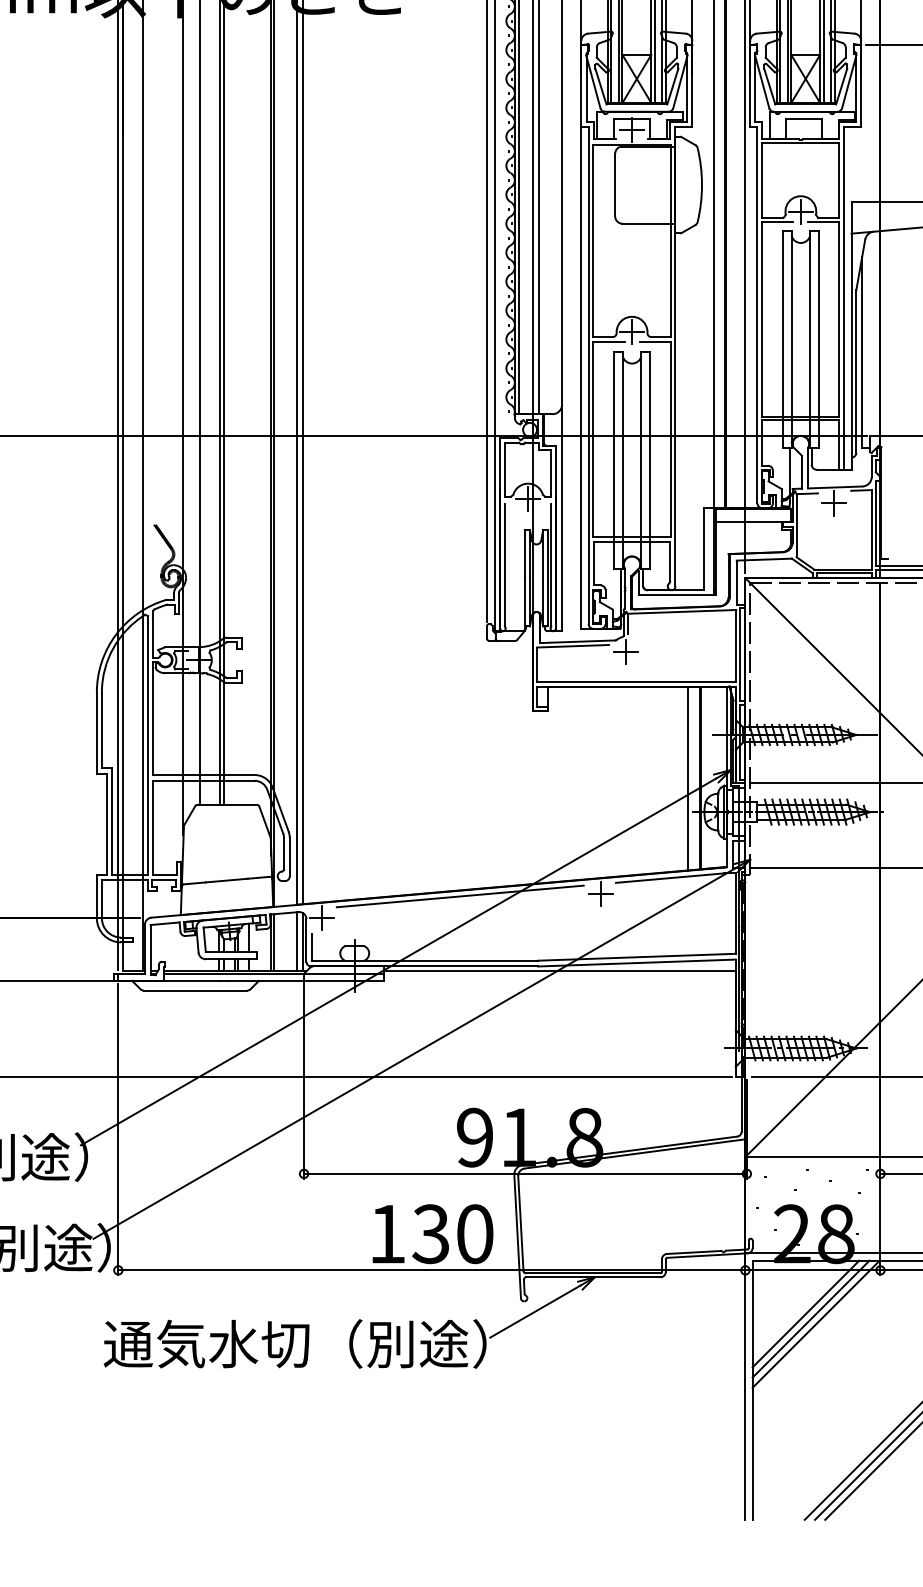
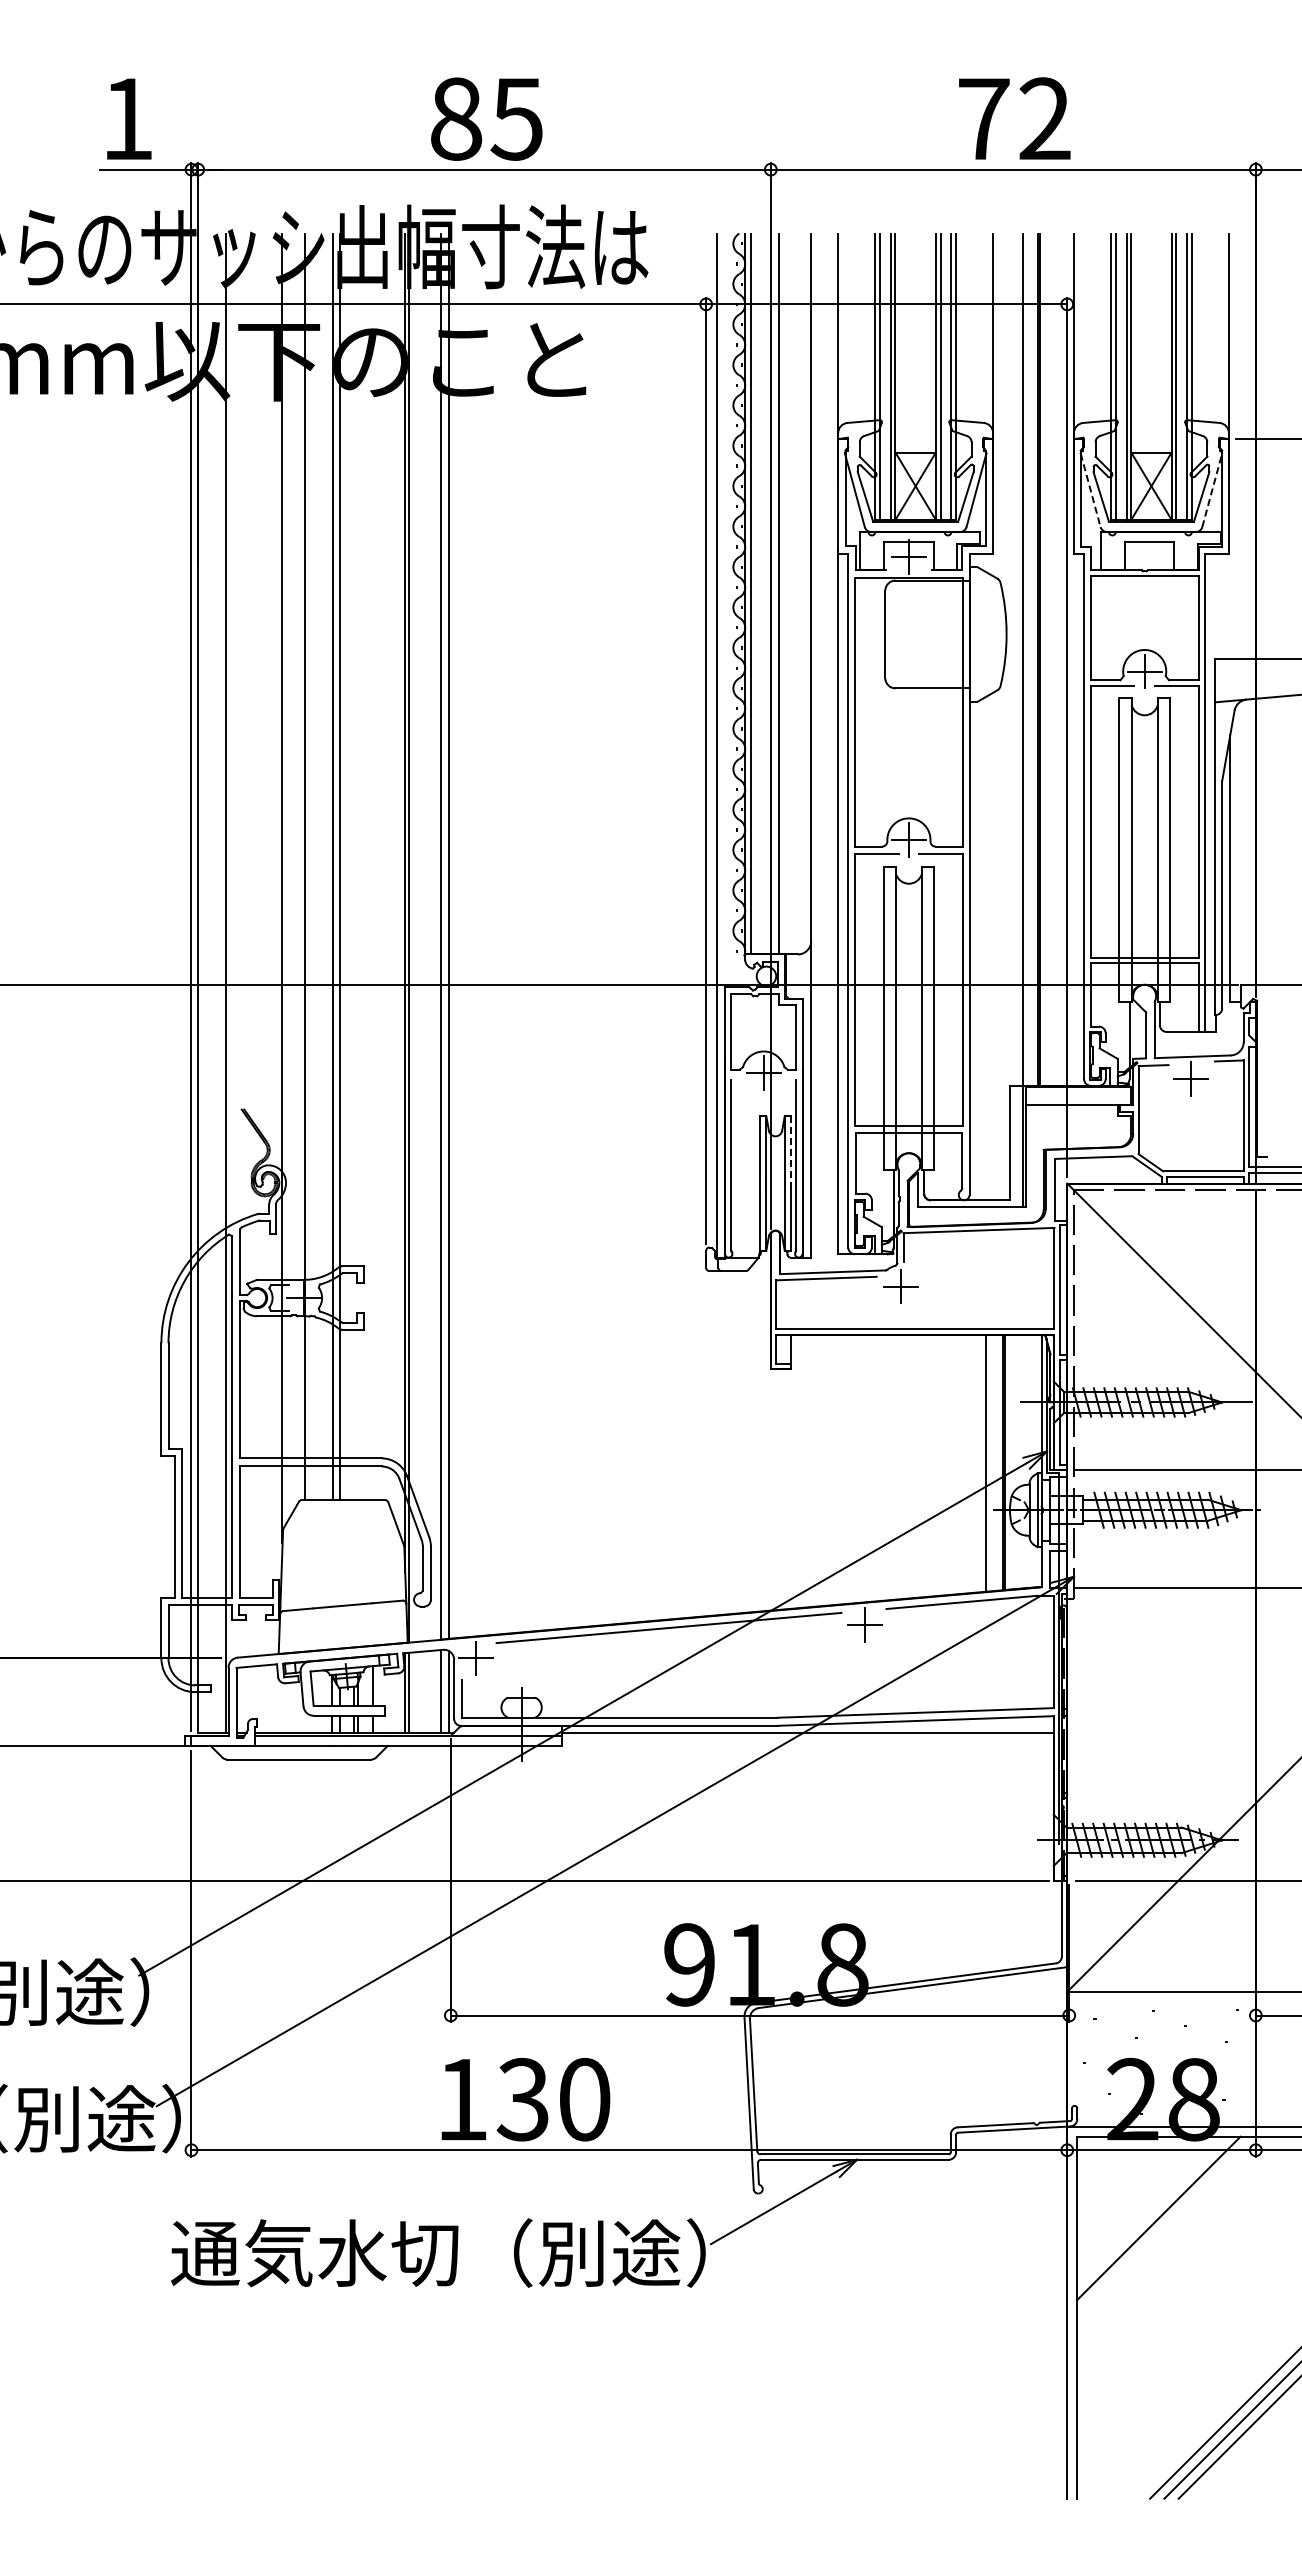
line: (762, 82) -> (1090, 490), solid -> dashed
line: (849, 82) -> (1212, 490), solid -> dashed
line: (547, 553) -> (791, 1149), solid -> dashed
text: (432, 1234) -> (525, 2099), moved
line: (805, 1313) -> (1151, 2210), removed
line: (815, 1324) -> (1165, 2225), removed

